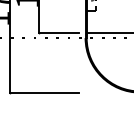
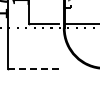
line: (44, 92) -> (33, 68), solid -> dashed

